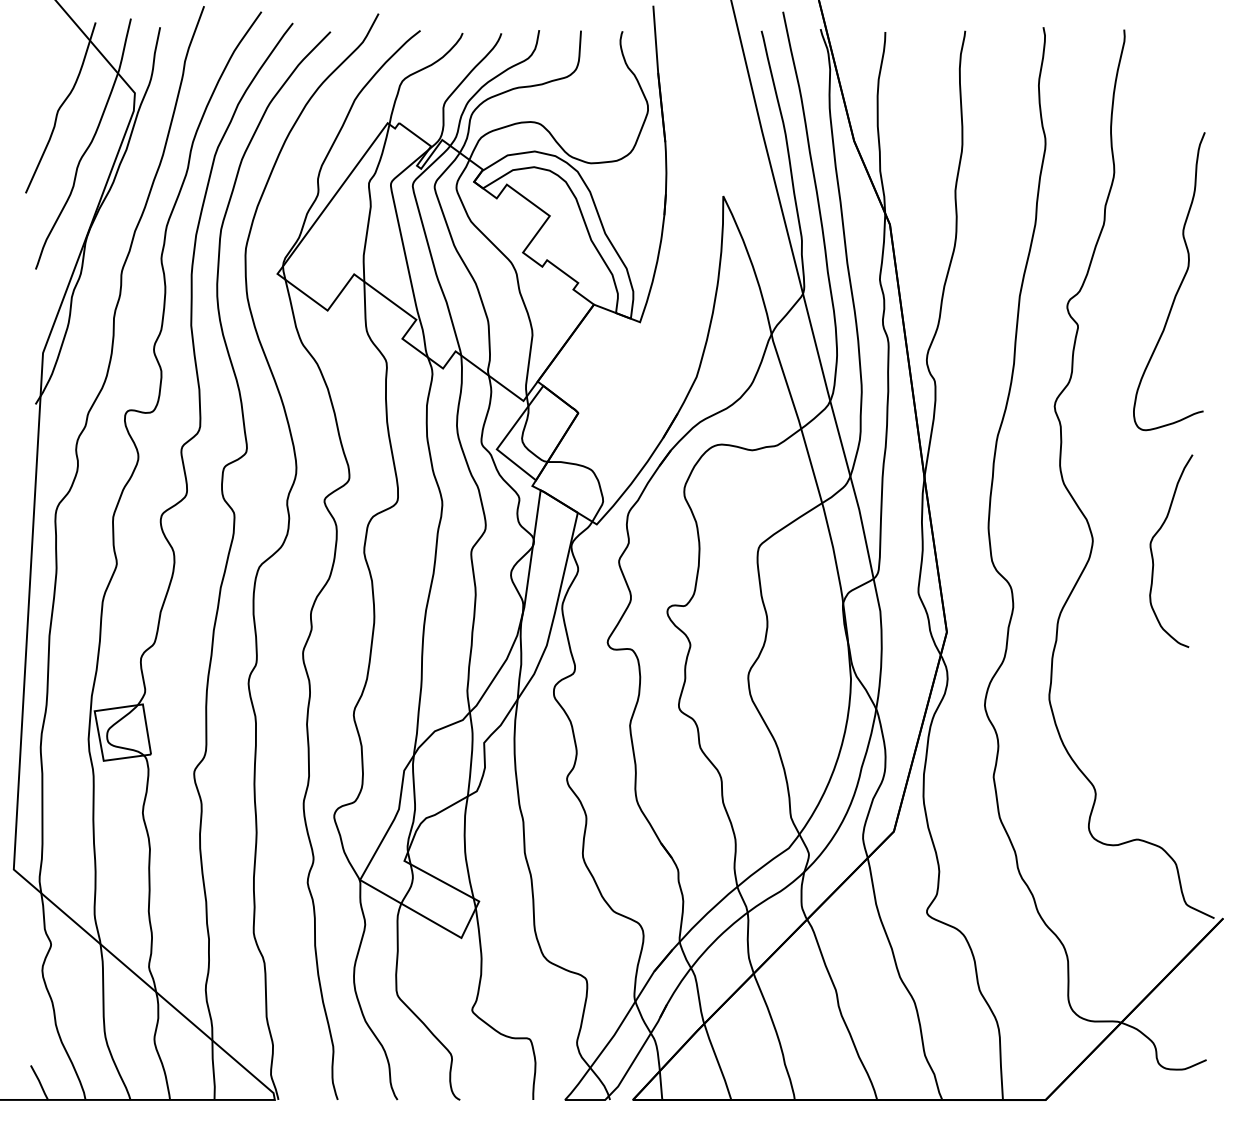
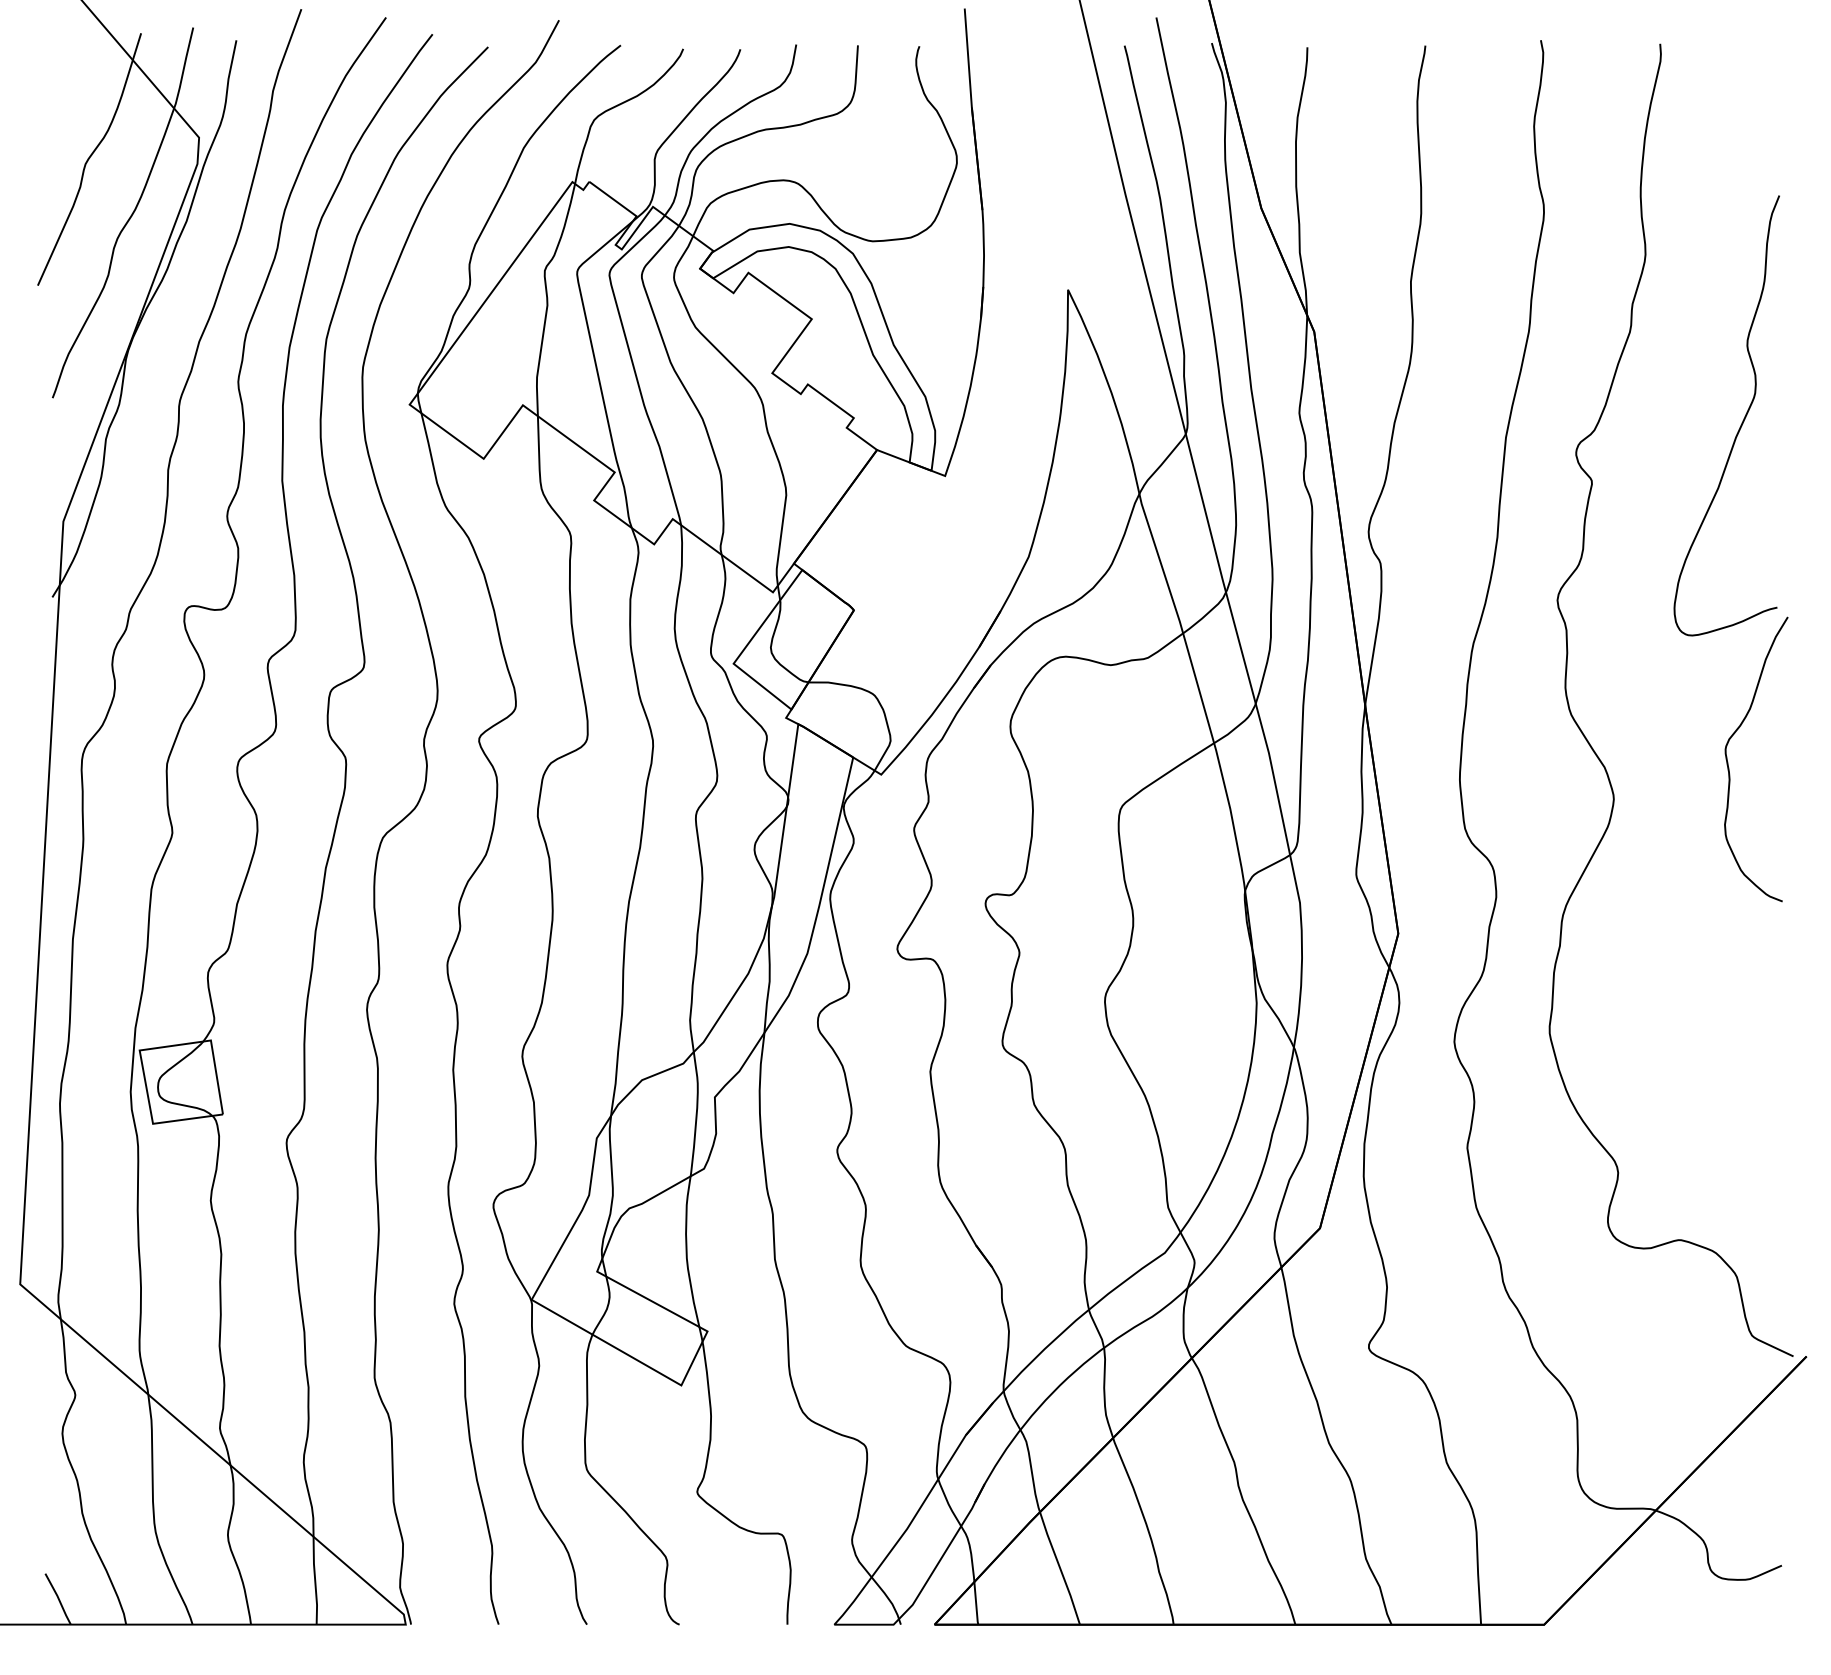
curve: (1153, 556) -> (1730, 767), moved

